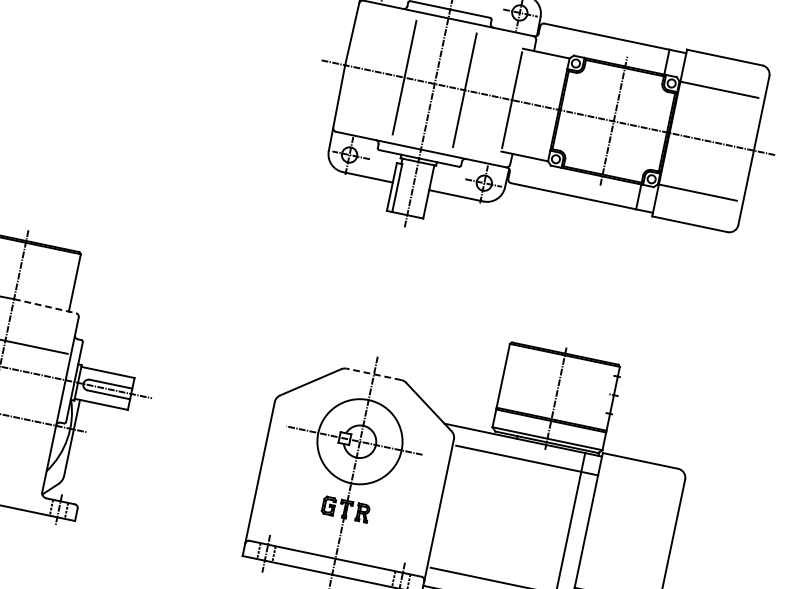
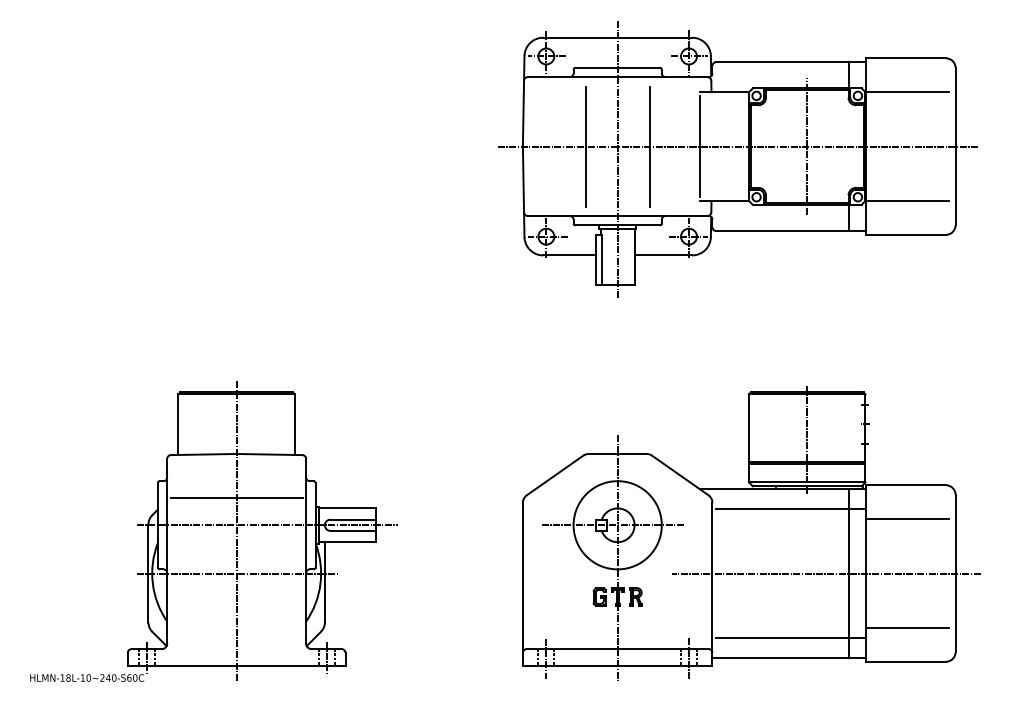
line: (45, 306) -> (269, 454), dashed -> solid
line: (373, 373) -> (617, 453), dashed -> solid
line: (634, 493) -> (907, 519), added
line: (546, 528) -> (825, 573), added

